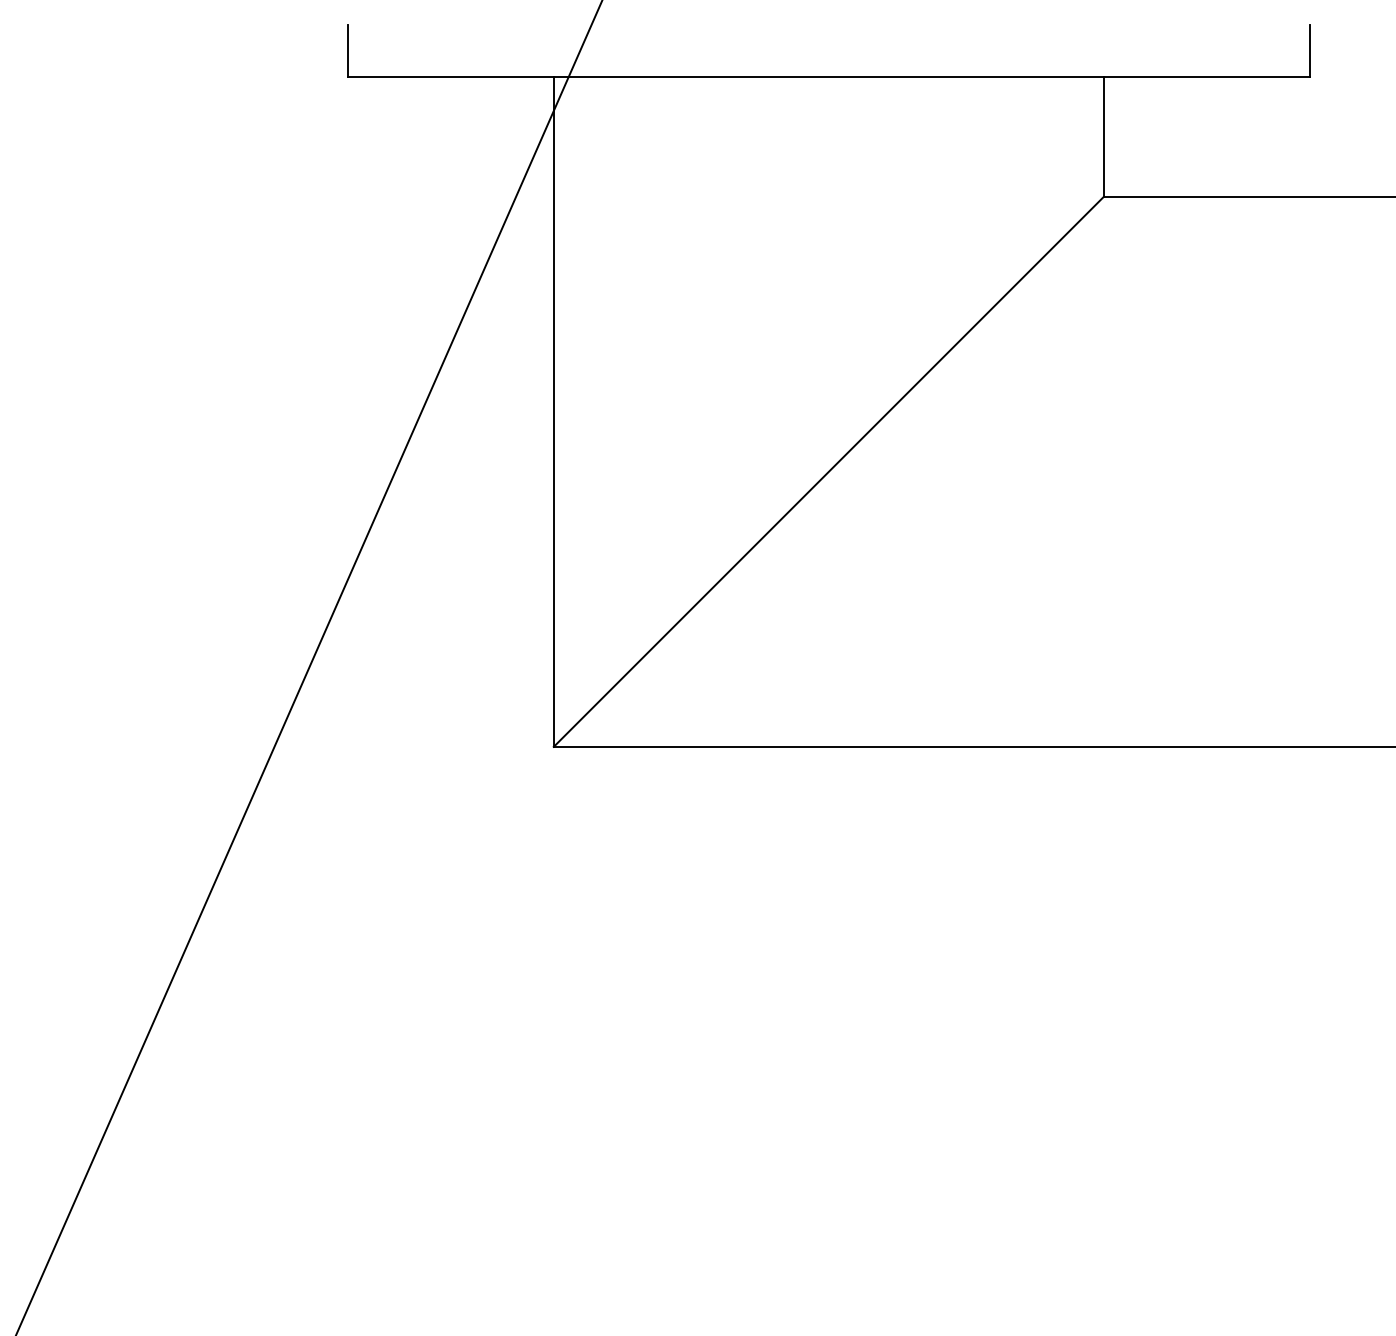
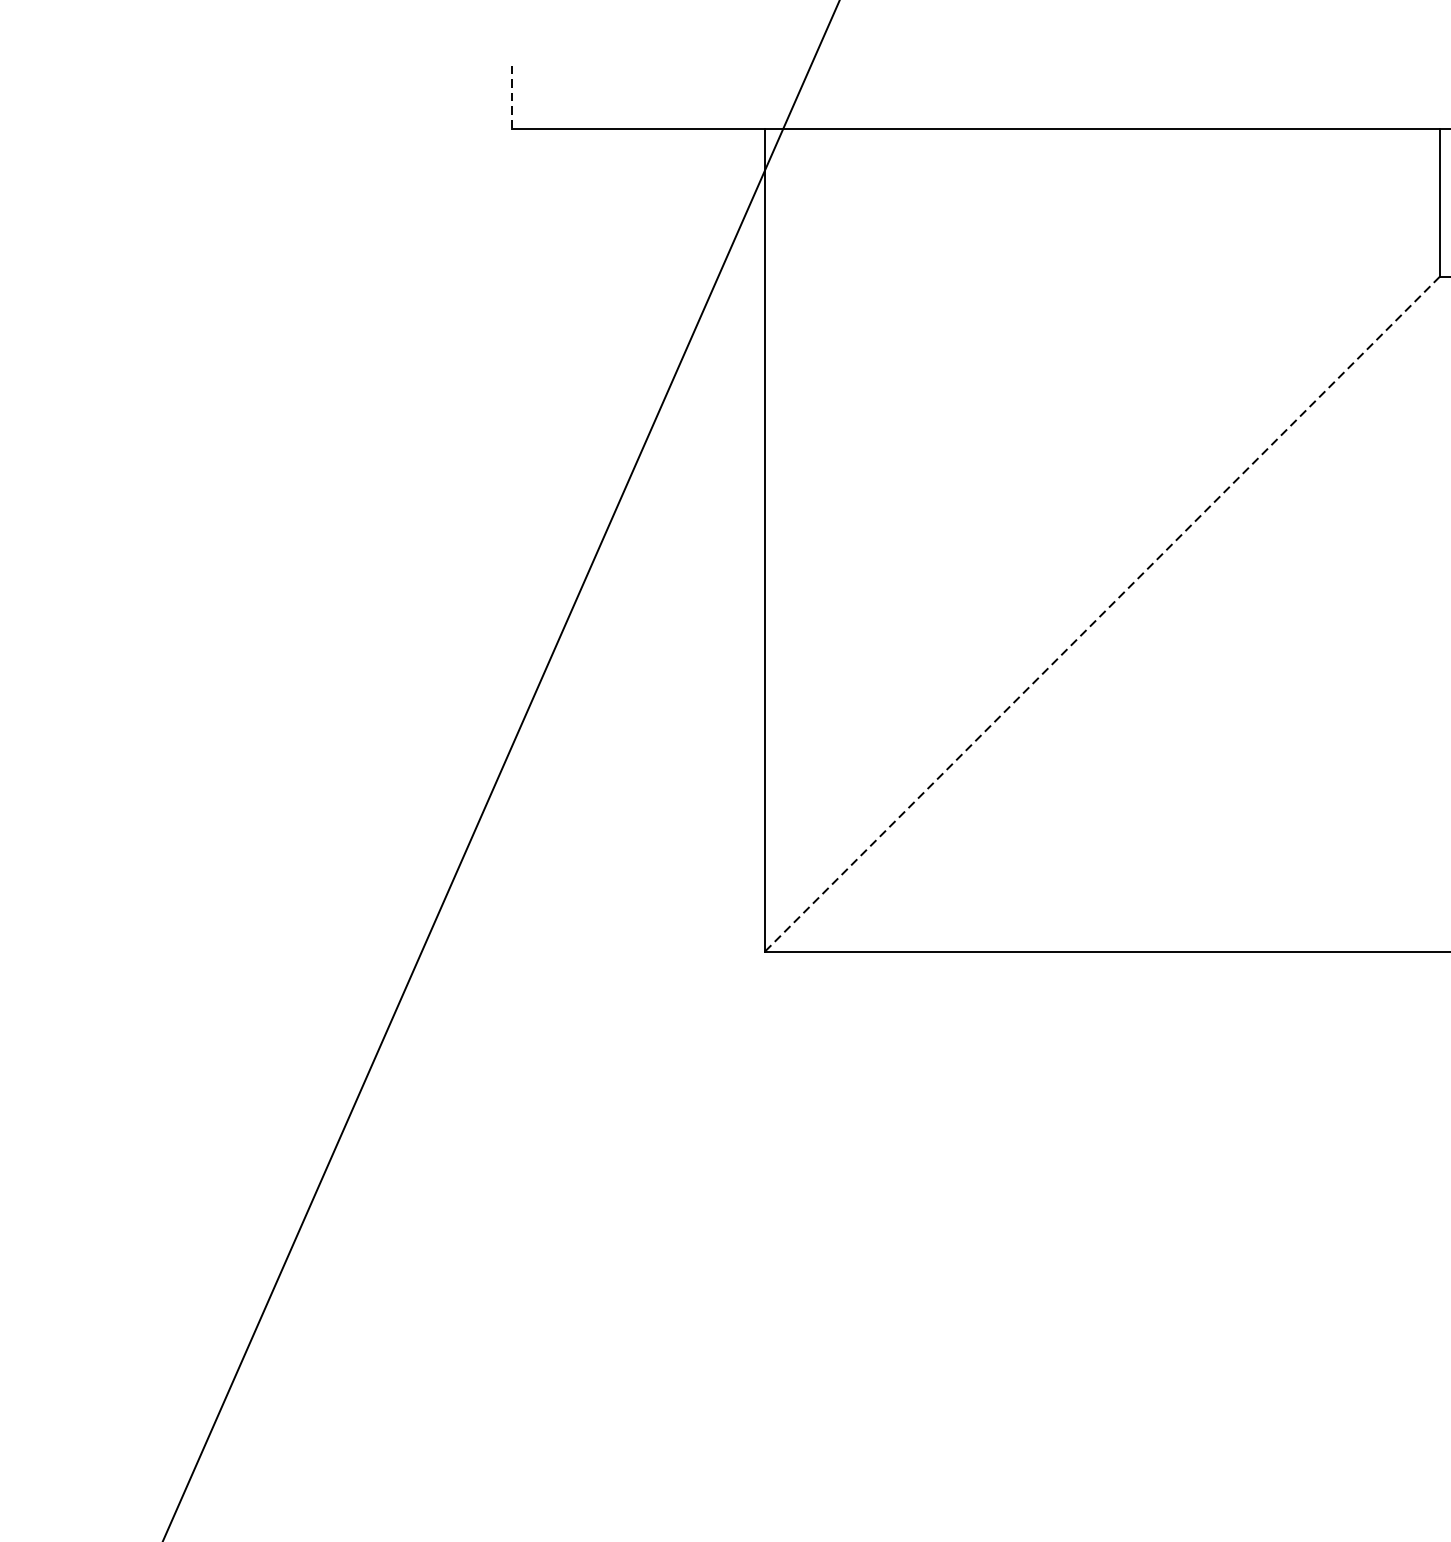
line: (347, 51) -> (511, 97), solid -> dashed
line: (828, 471) -> (1102, 613), solid -> dashed

